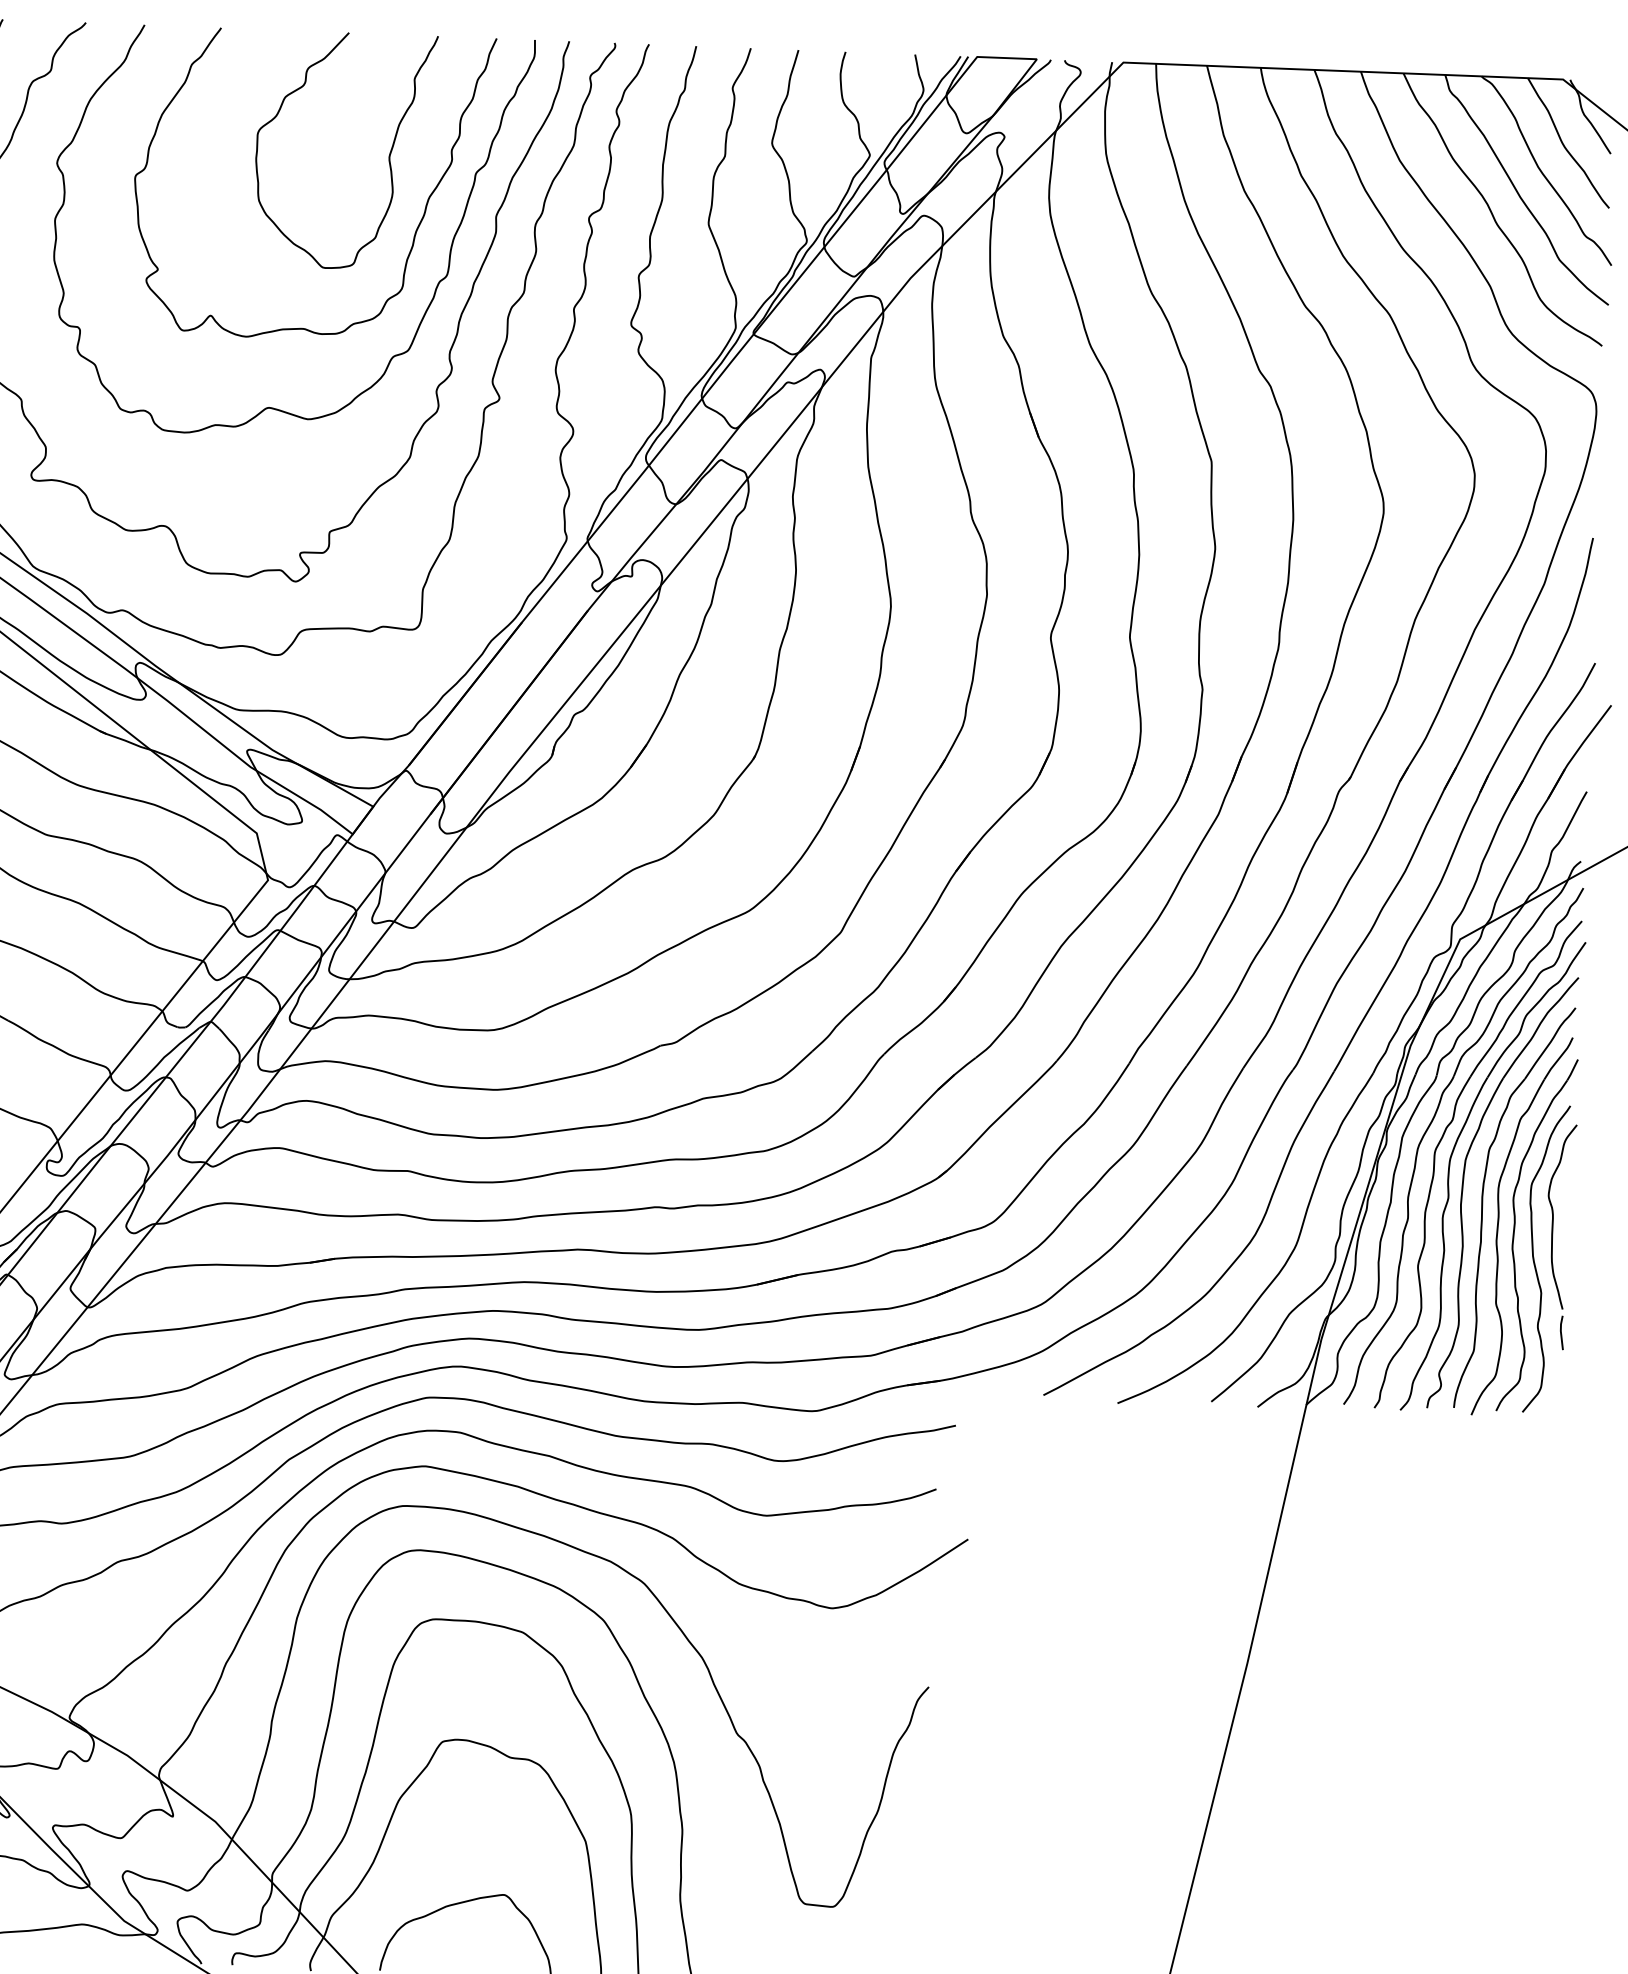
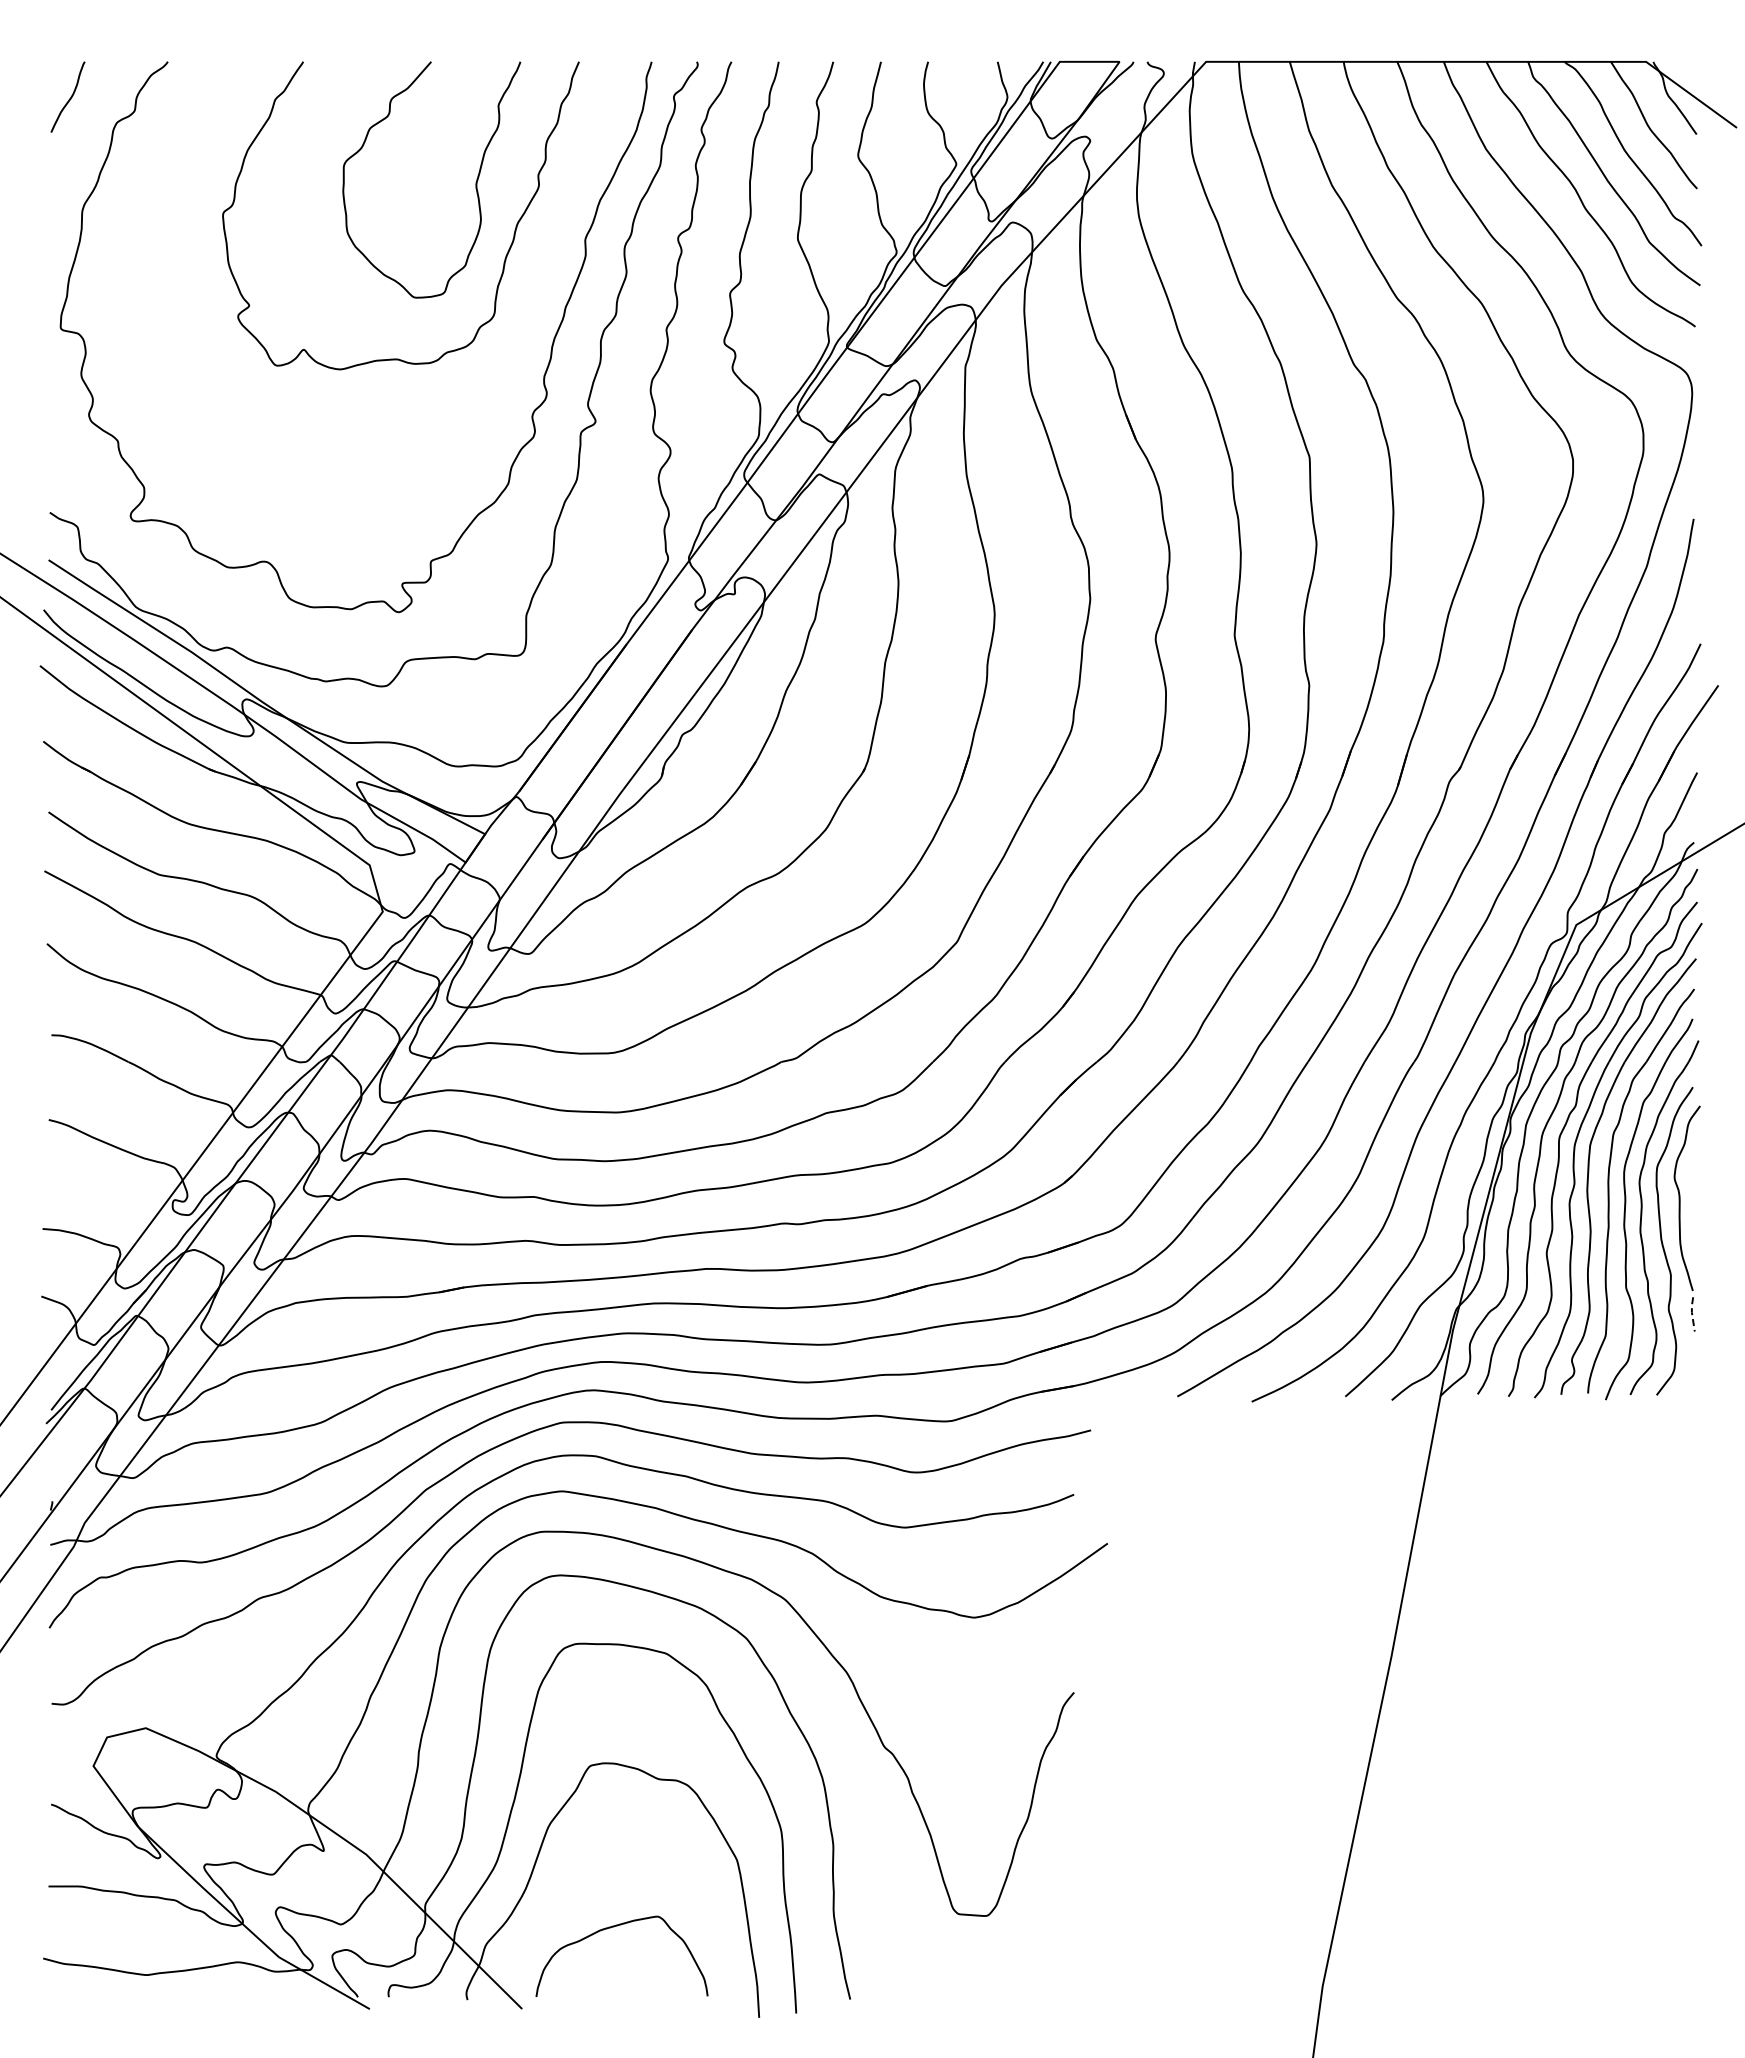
curve: (435, 288) -> (527, 313), removed
line: (1561, 1331) -> (1692, 1313), solid -> dashed

